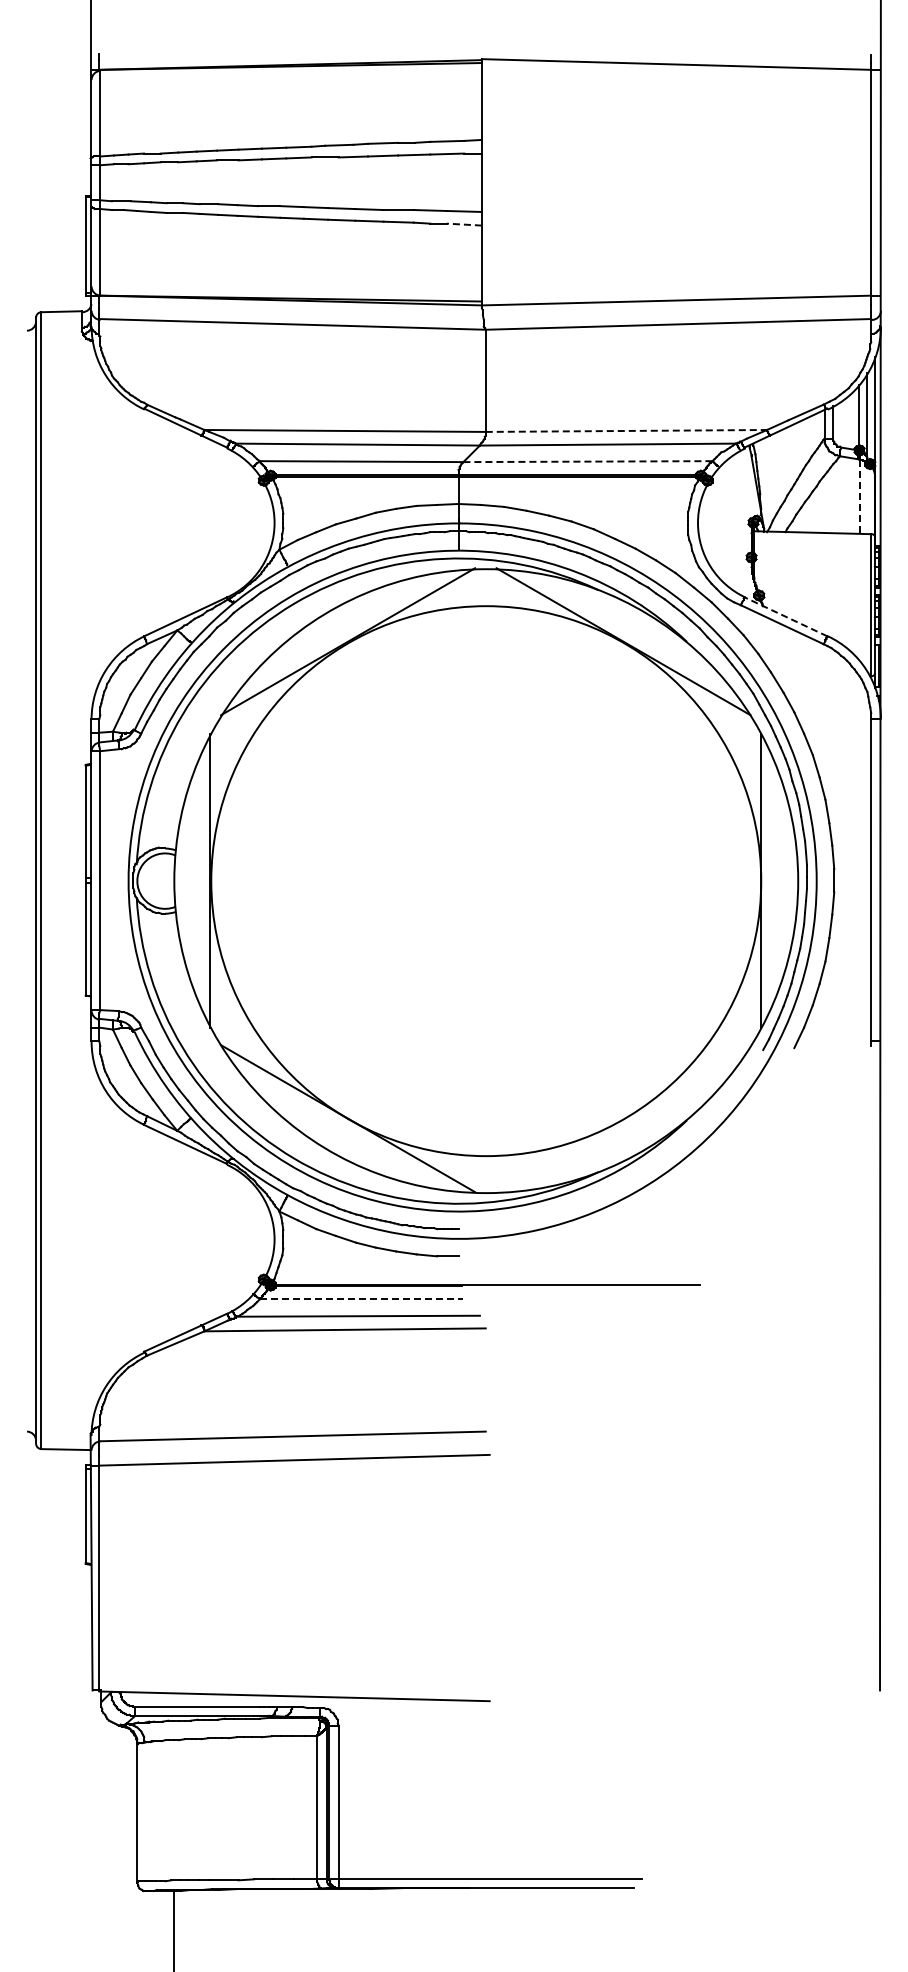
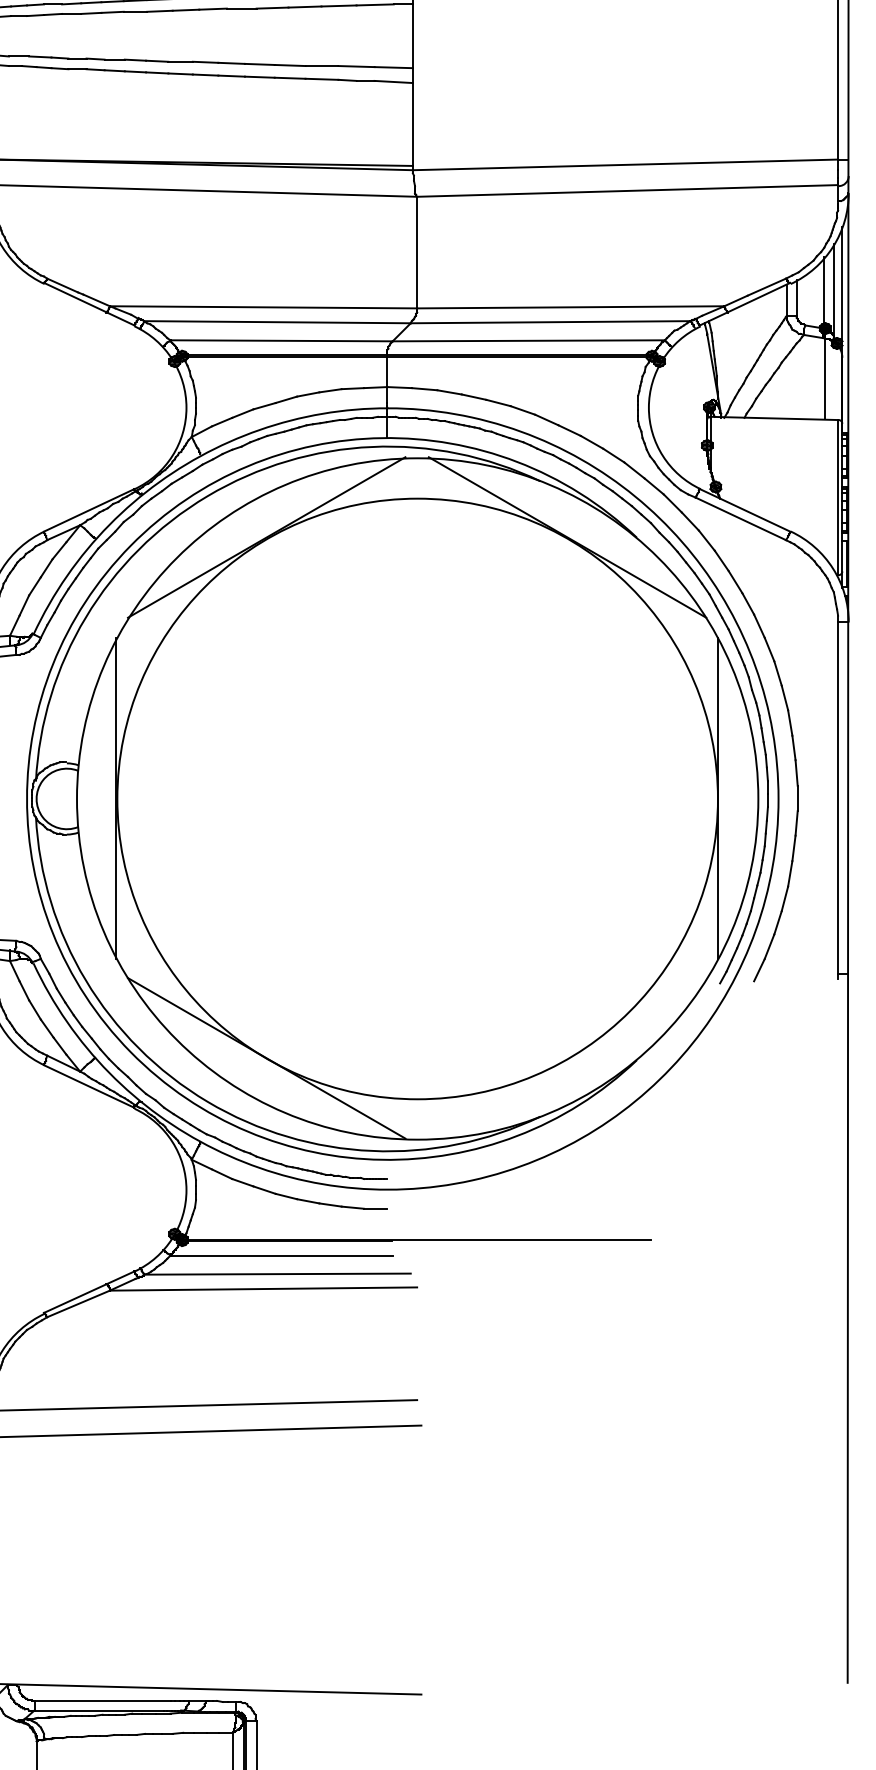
line: (464, 224) -> (393, 81), dashed -> solid
line: (626, 430) -> (570, 306), dashed -> solid
line: (588, 461) -> (529, 340), dashed -> solid
line: (859, 496) -> (825, 378), dashed -> solid
line: (786, 616) -> (745, 509), dashed -> solid
line: (361, 1299) -> (281, 1255), dashed -> solid

